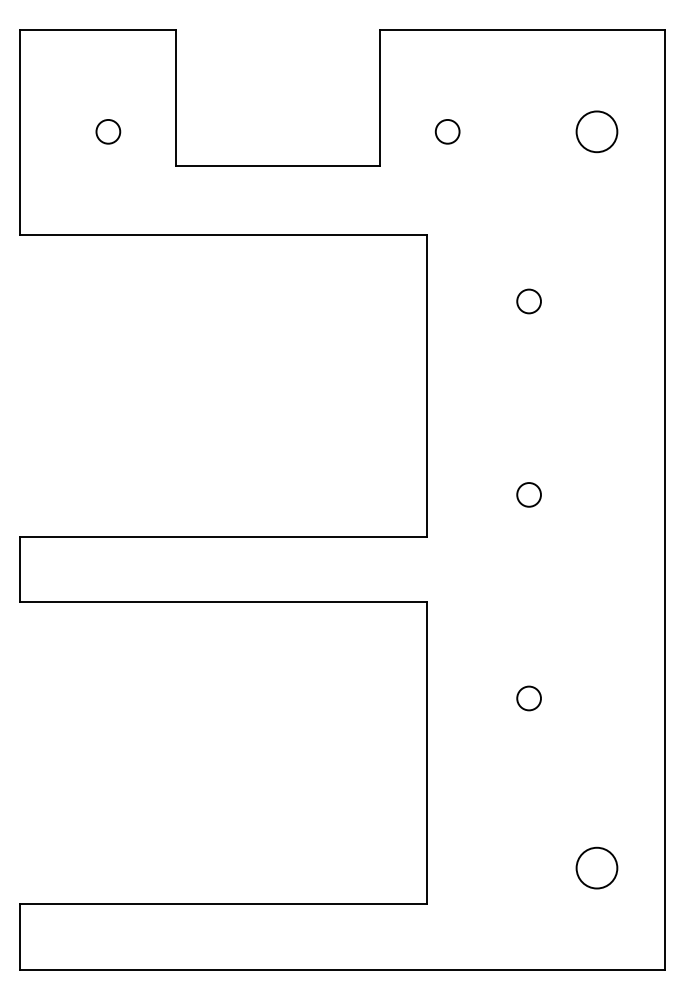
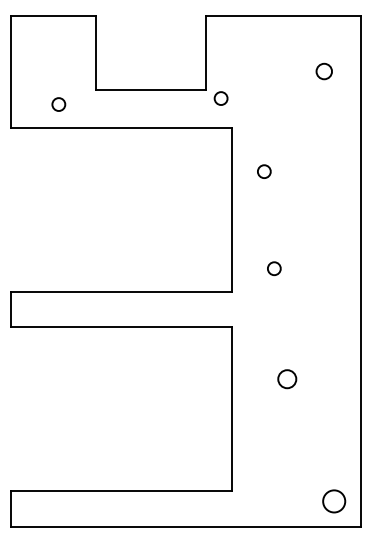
circle: (107, 131) -> (58, 104), moved
circle: (446, 131) -> (220, 98), moved
circle: (597, 131) -> (324, 71), size x0.7
circle: (529, 301) -> (264, 171), moved
circle: (529, 494) -> (274, 268), moved
circle: (529, 698) -> (287, 379), size x1.4
circle: (597, 868) -> (334, 501), moved

